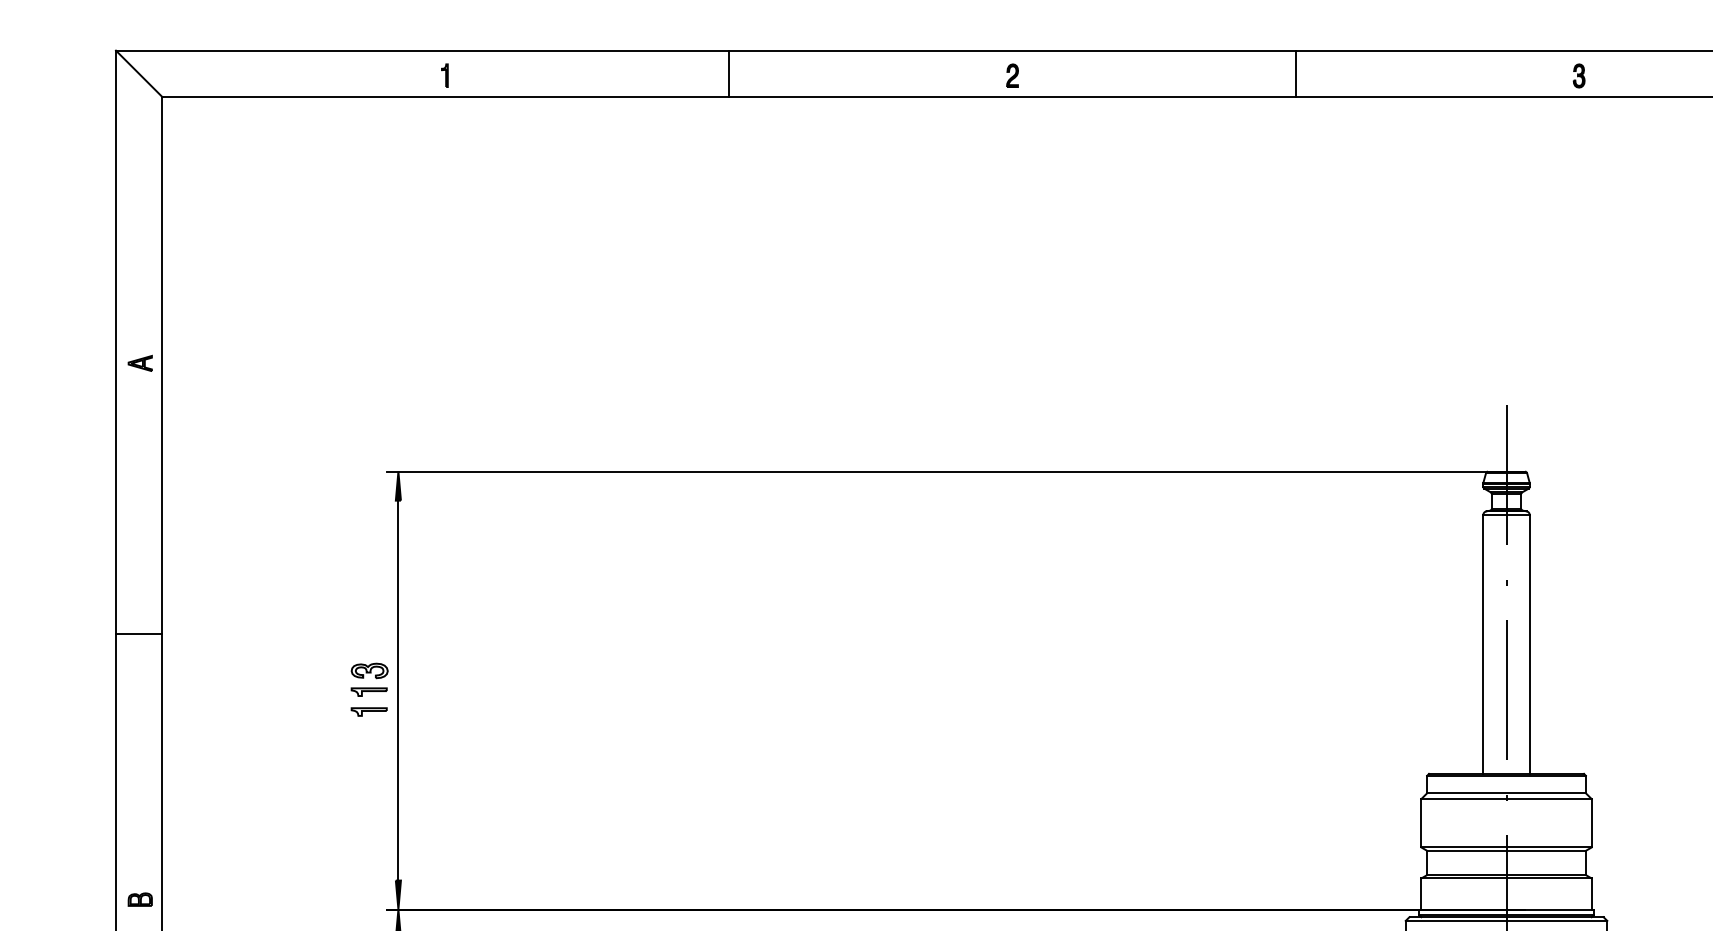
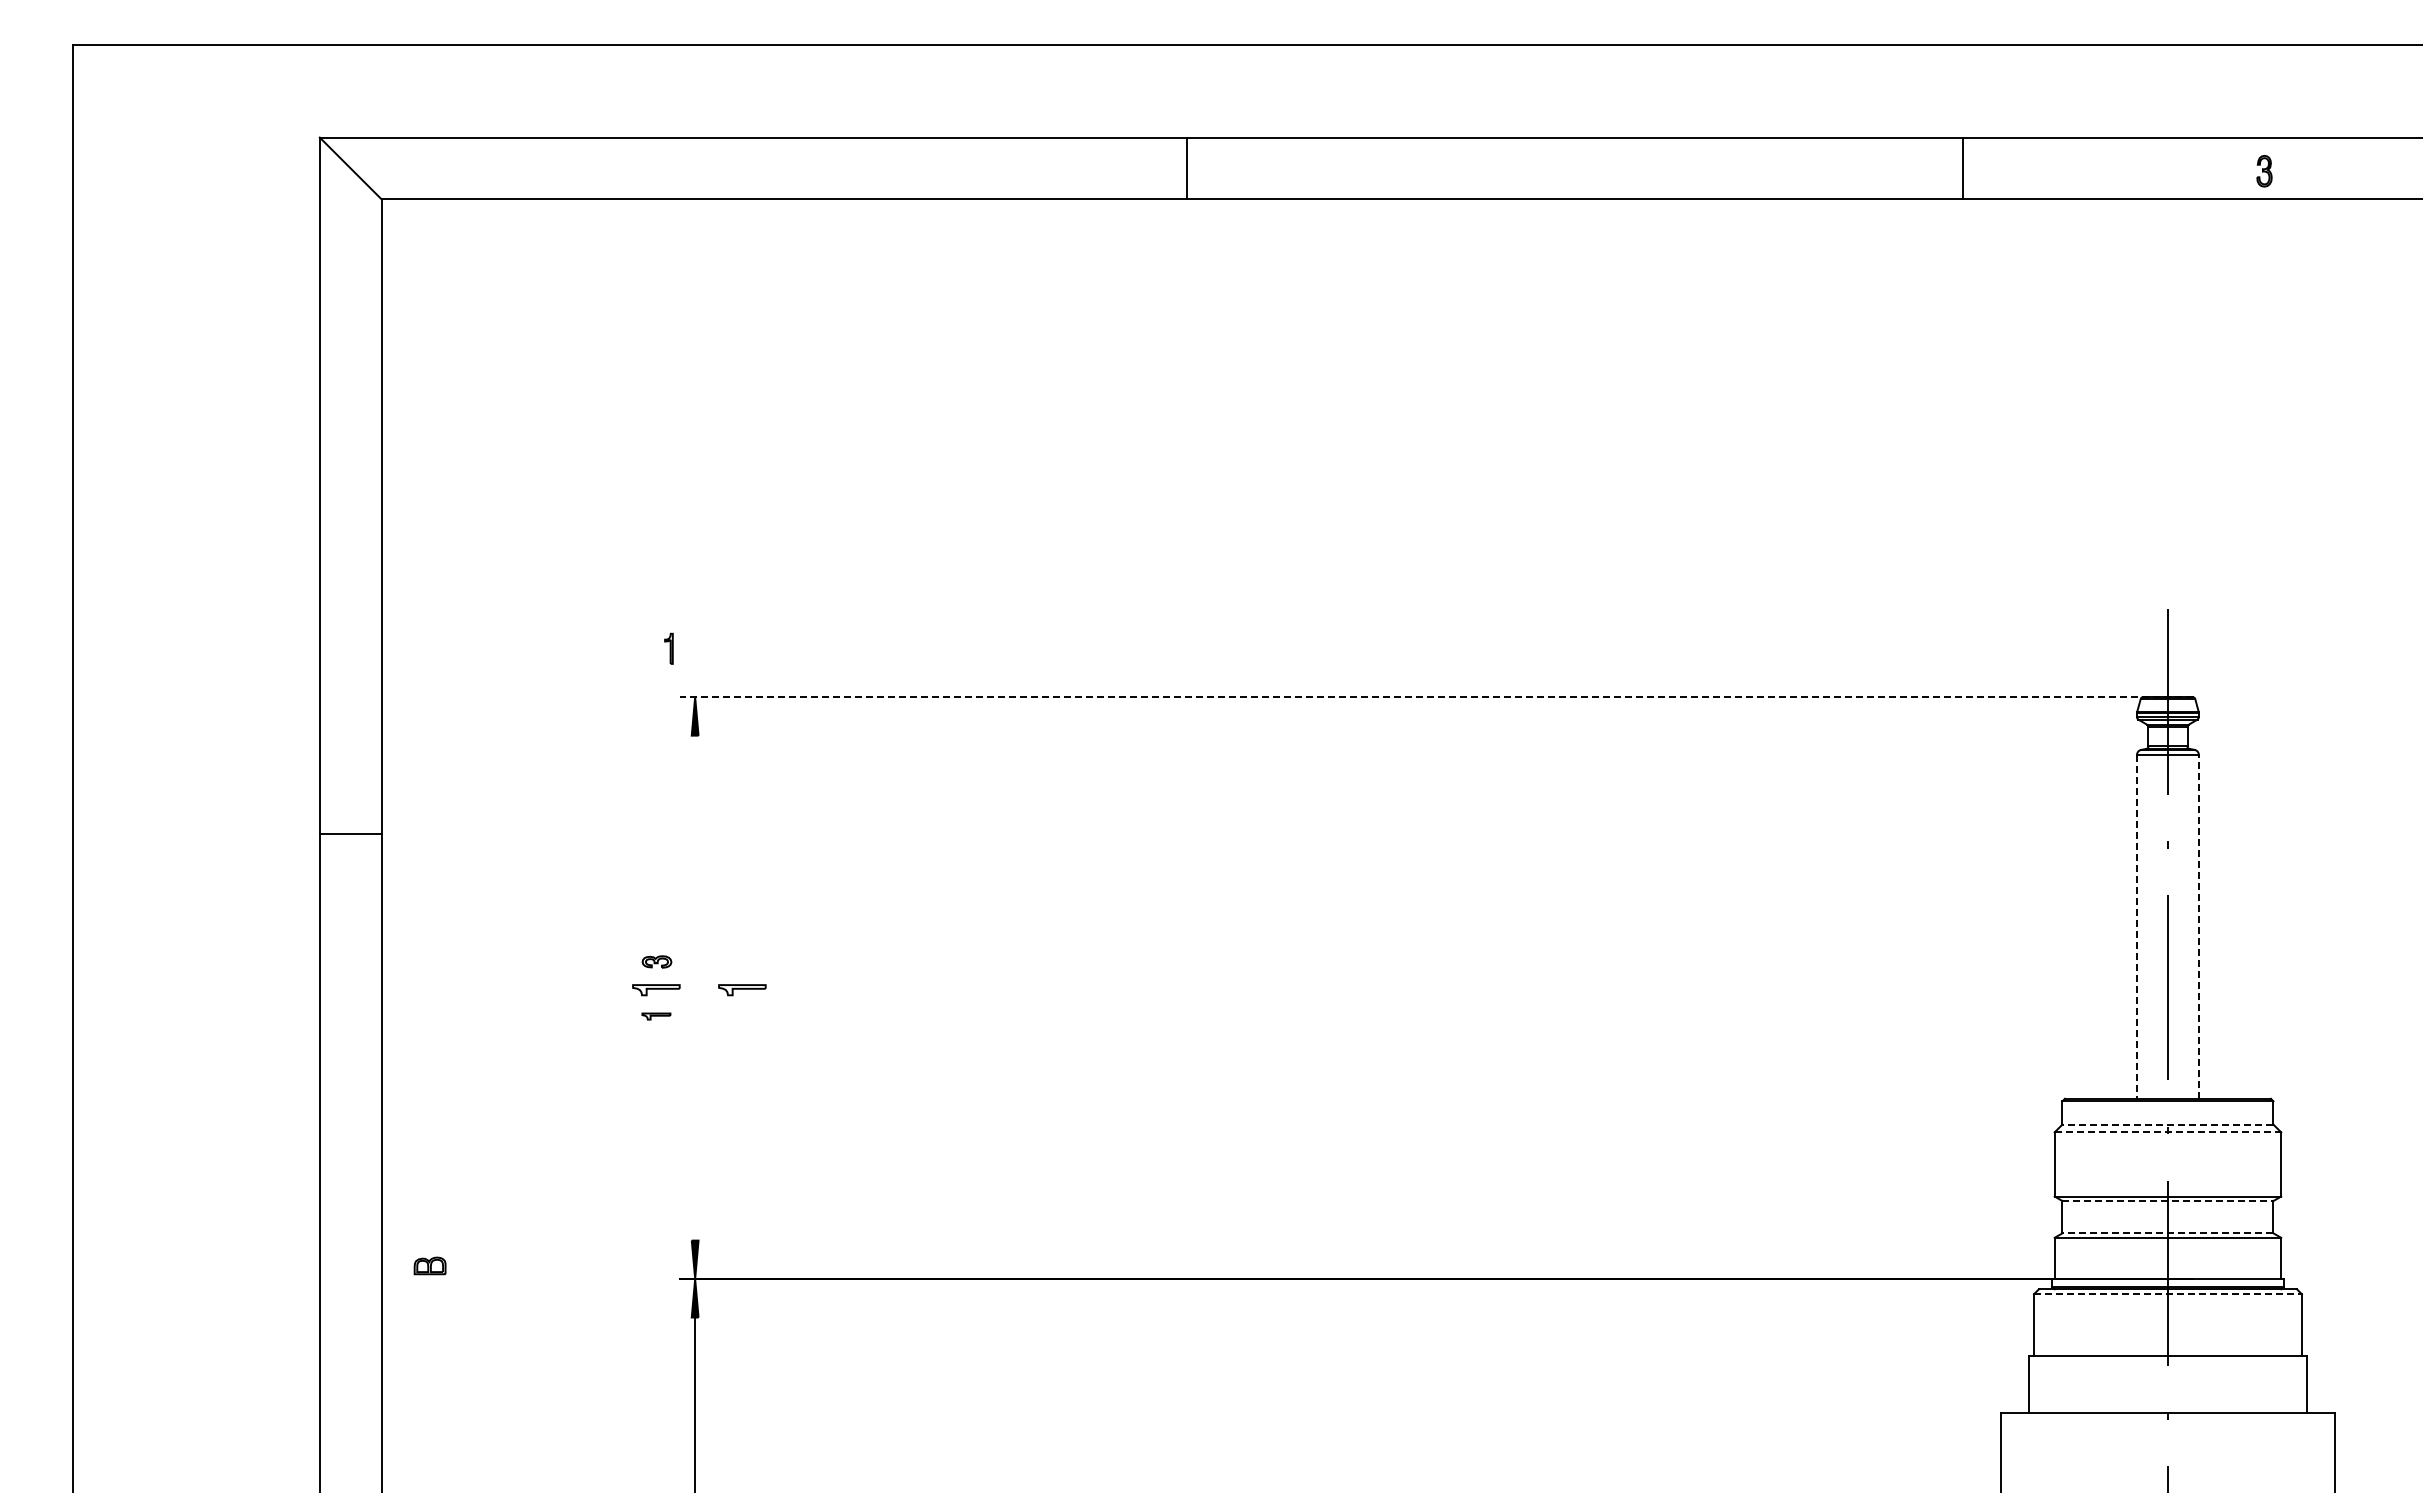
line: (728, 73) -> (1186, 168), moved
line: (1295, 73) -> (1962, 168), moved
part: (444, 75) -> (668, 648), moved
part: (1012, 75) -> (1511, 170), removed
part: (139, 363) -> (351, 553), removed
line: (955, 471) -> (1435, 697), solid -> dashed
line: (139, 633) -> (350, 833), moved
line: (1483, 644) -> (2137, 926), solid -> dashed
line: (1529, 644) -> (2198, 926), solid -> dashed
part: (369, 670) -> (656, 961), size x0.6
line: (398, 690) -> (695, 987), removed
part: (434, 692) -> (742, 990), added
part: (369, 711) -> (656, 1016), size x0.6
line: (1506, 793) -> (2167, 1124), solid -> dashed
line: (1506, 799) -> (2168, 1132), solid -> dashed
line: (1506, 851) -> (2168, 1201), solid -> dashed
line: (1506, 875) -> (2167, 1233), solid -> dashed
part: (139, 899) -> (429, 1265), moved
line: (1506, 921) -> (2167, 1294), solid -> dashed

